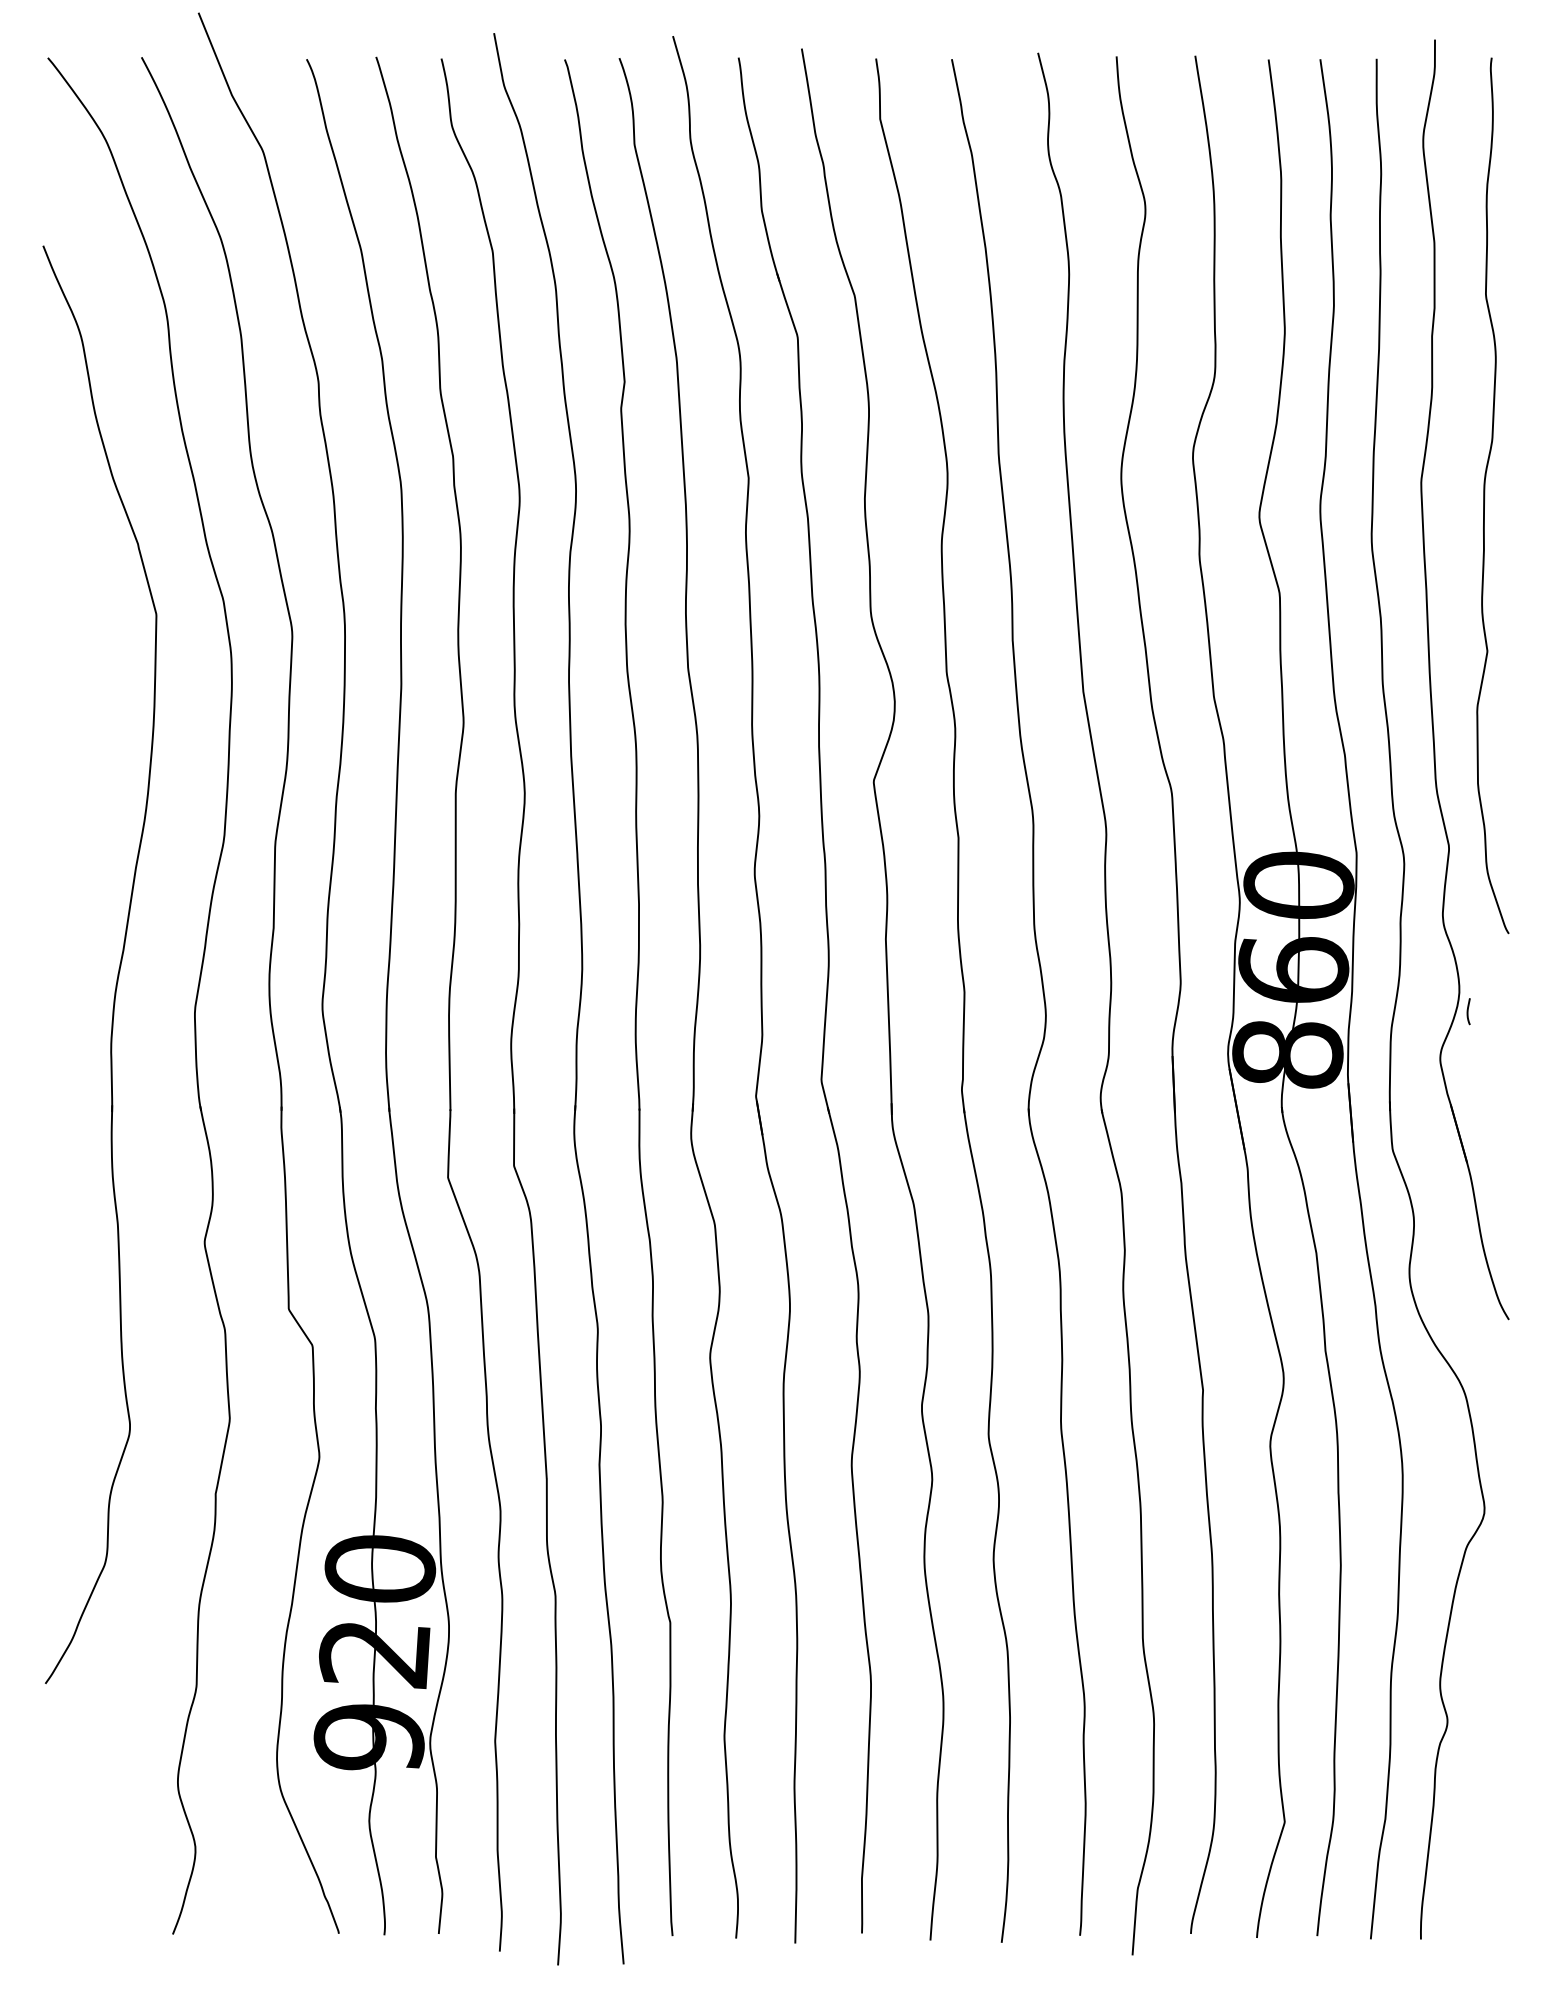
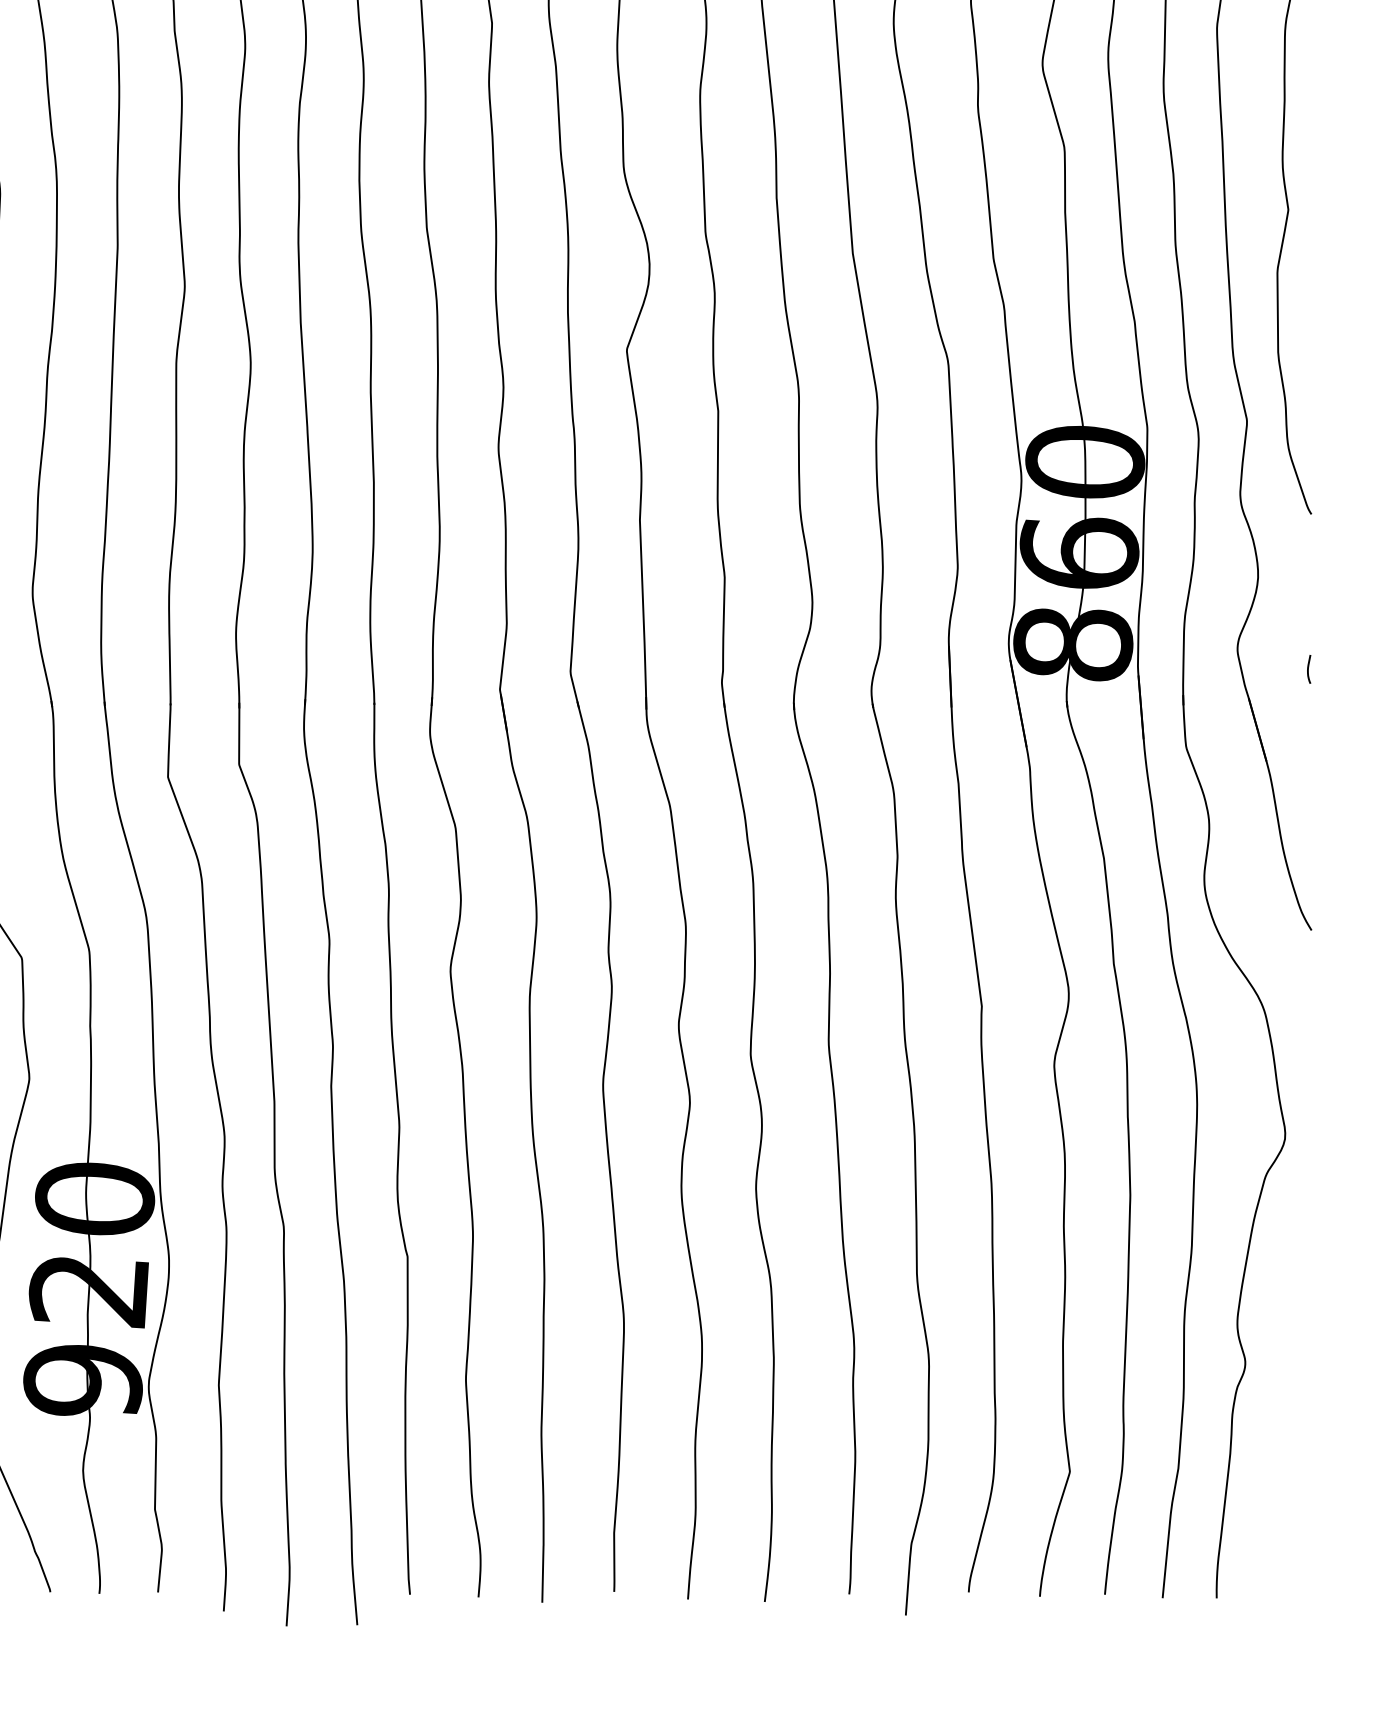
curve: (1468, 1011) -> (1308, 669), moved

